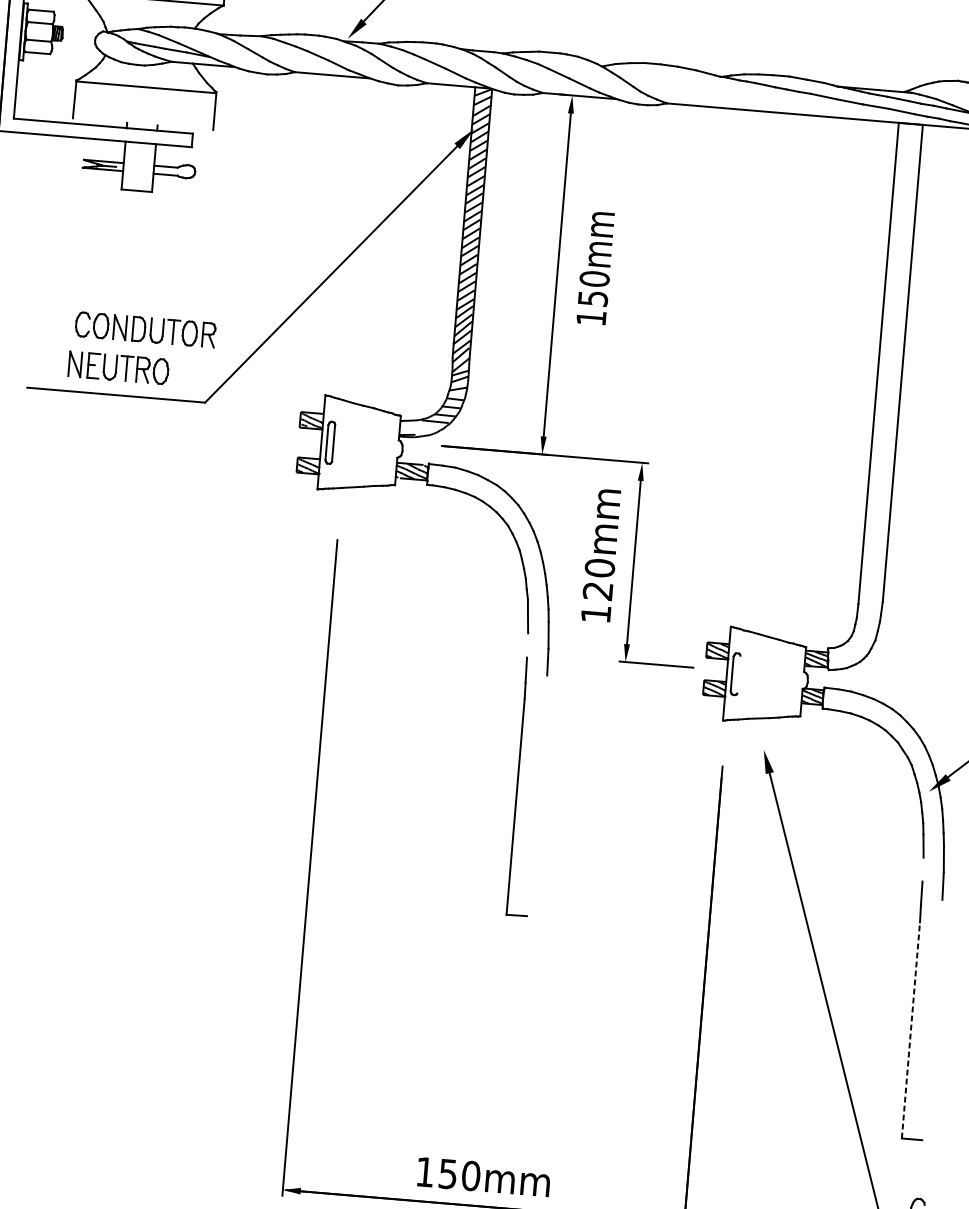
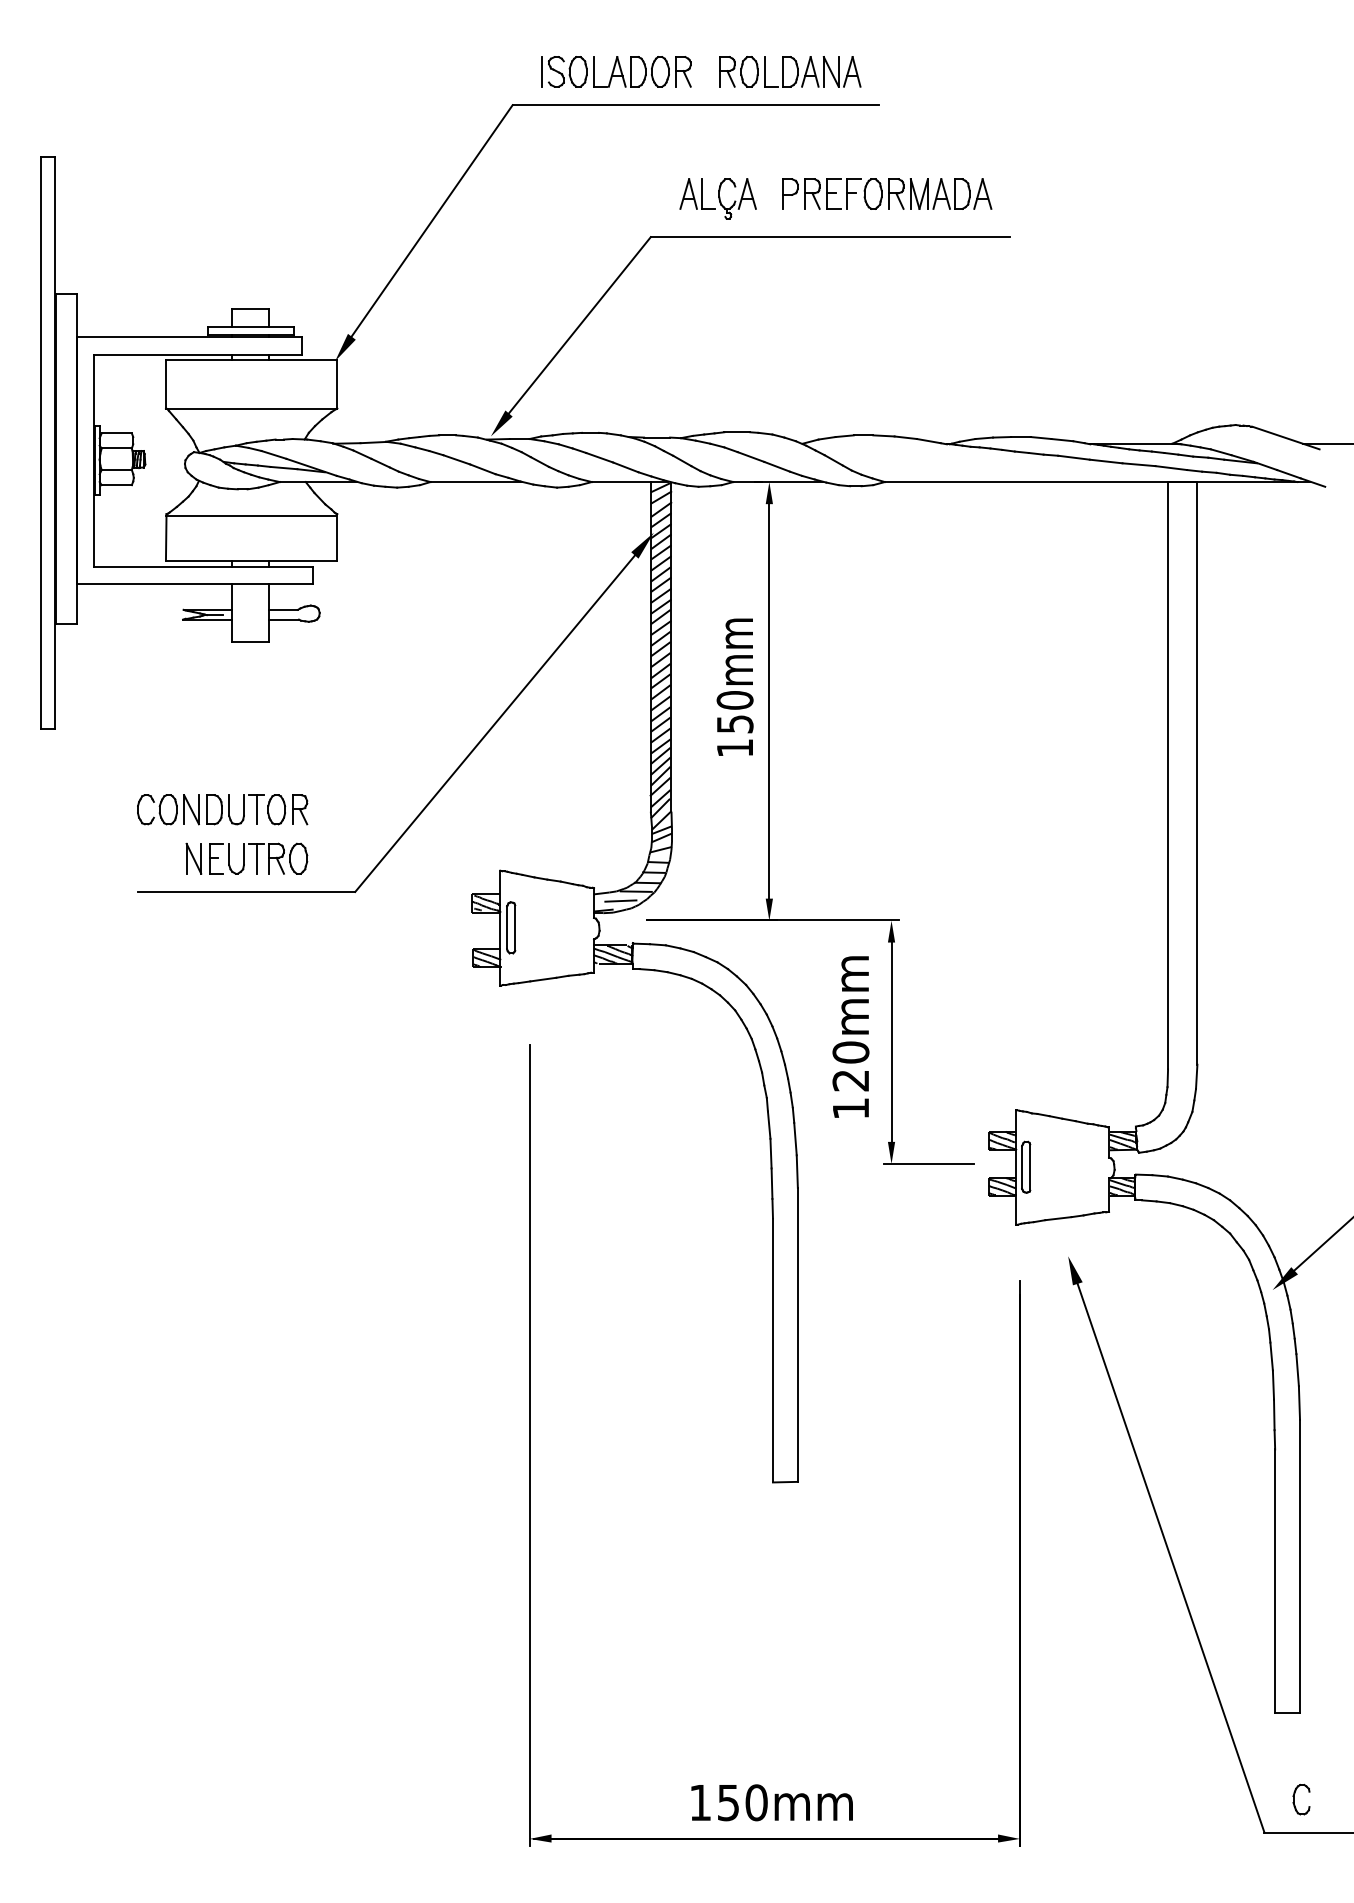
line: (142, 124) -> (251, 560), added
text: (595, 267) -> (734, 686), moved
part: (145, 329) -> (222, 809), moved
line: (422, 427) -> (621, 900), added
line: (527, 645) -> (770, 1153), added
line: (739, 674) -> (1030, 1167), added
line: (536, 795) -> (797, 1334), added
line: (923, 869) -> (1273, 1384), added
line: (932, 1019) -> (1300, 1566), added
line: (911, 1030) -> (1275, 1581), dashed -> solid

